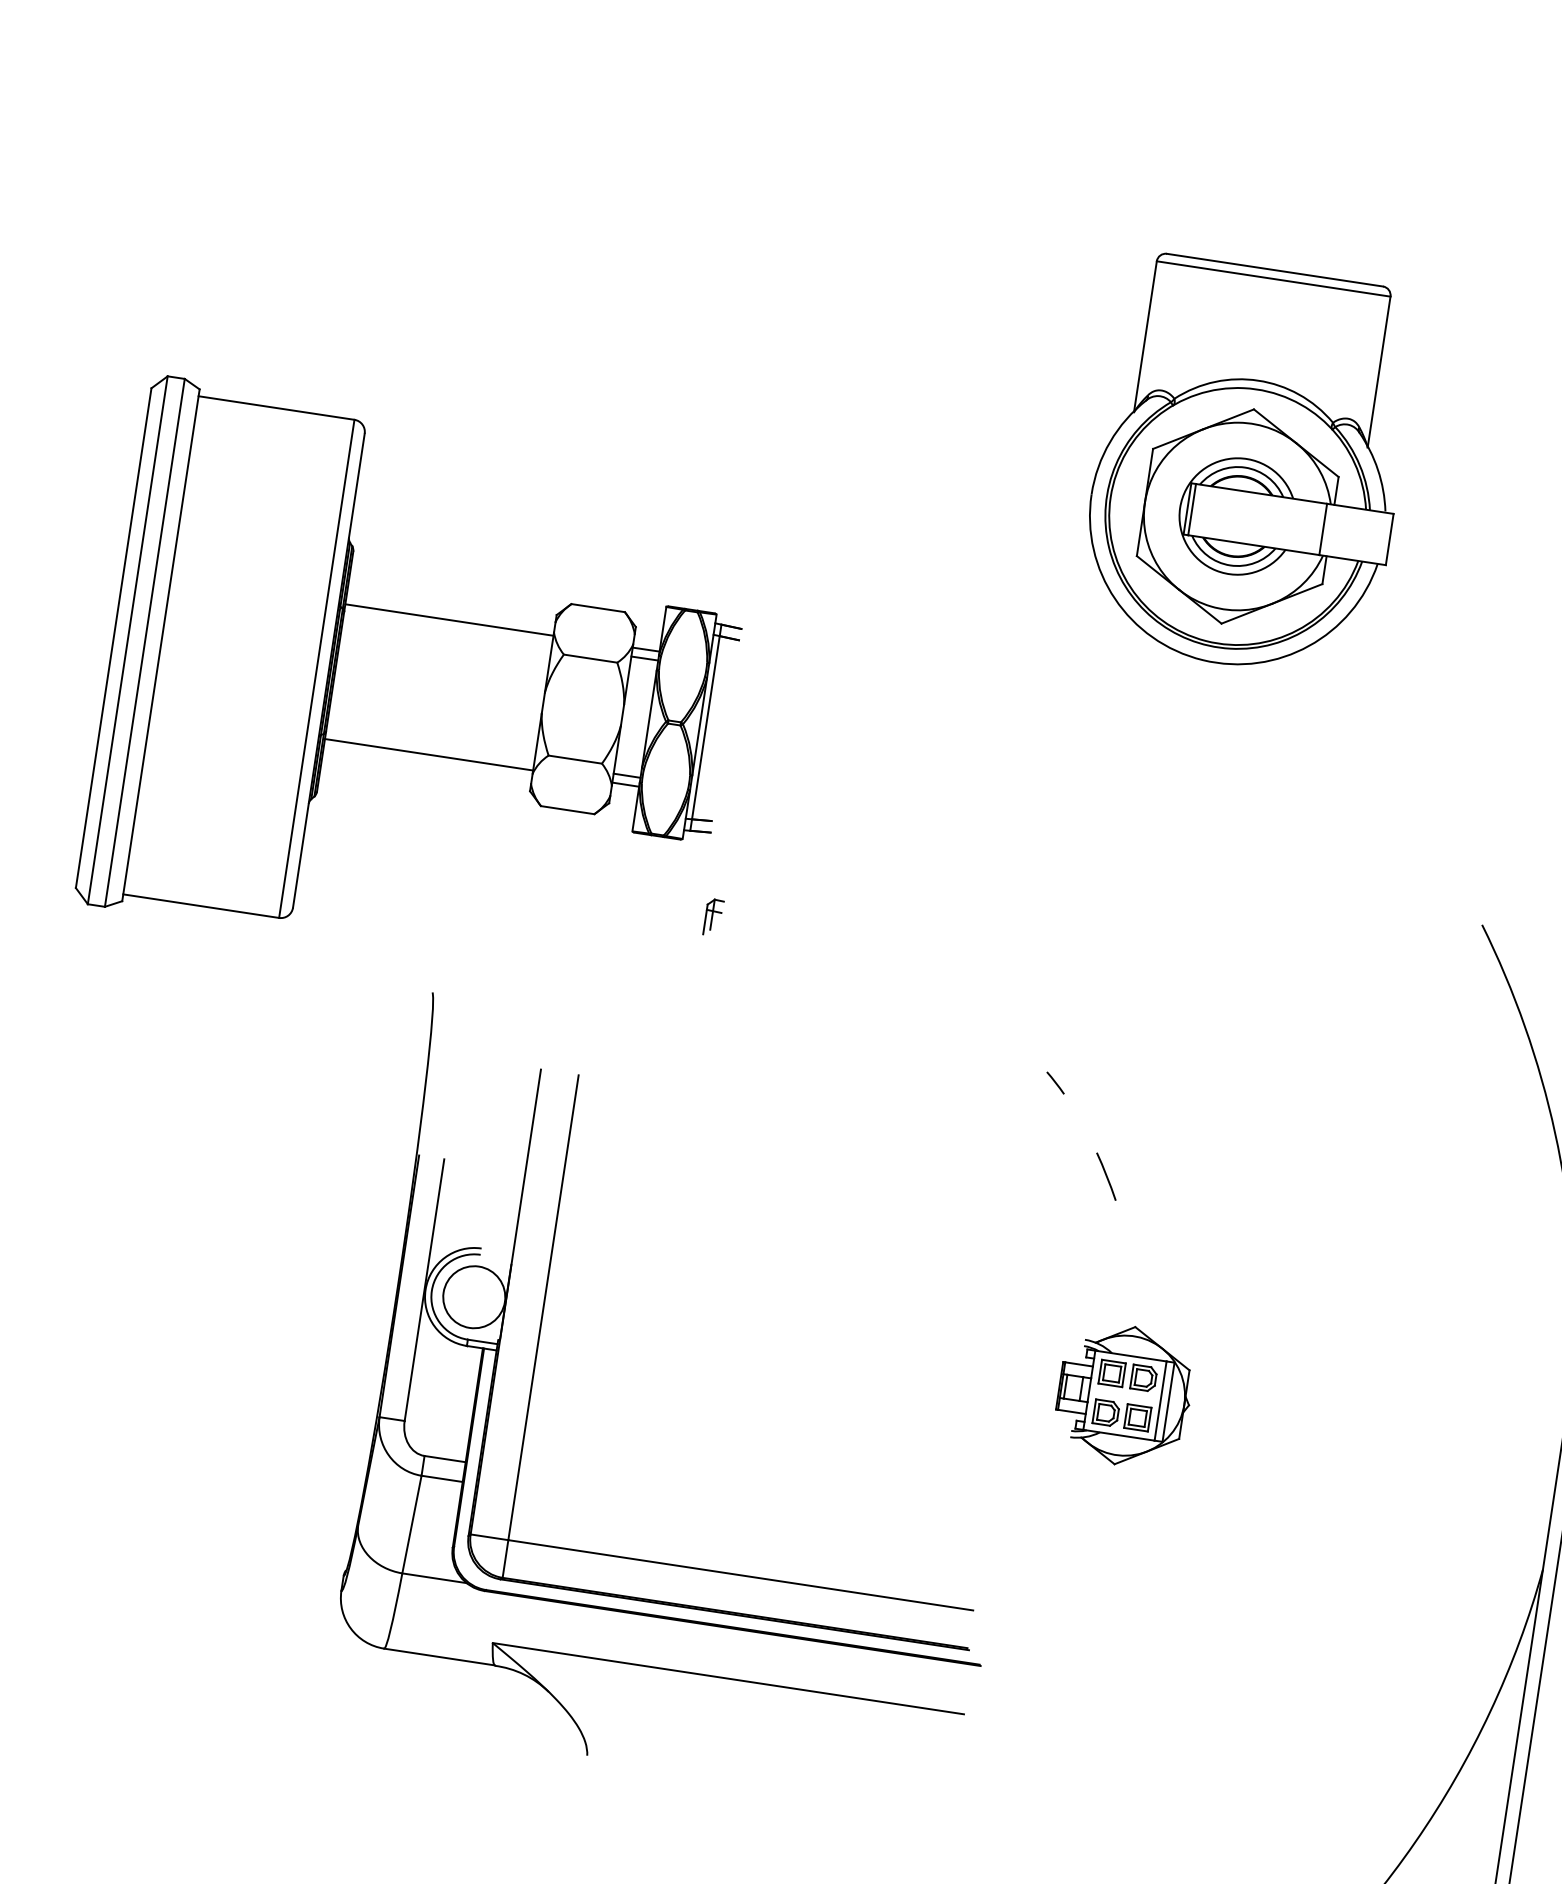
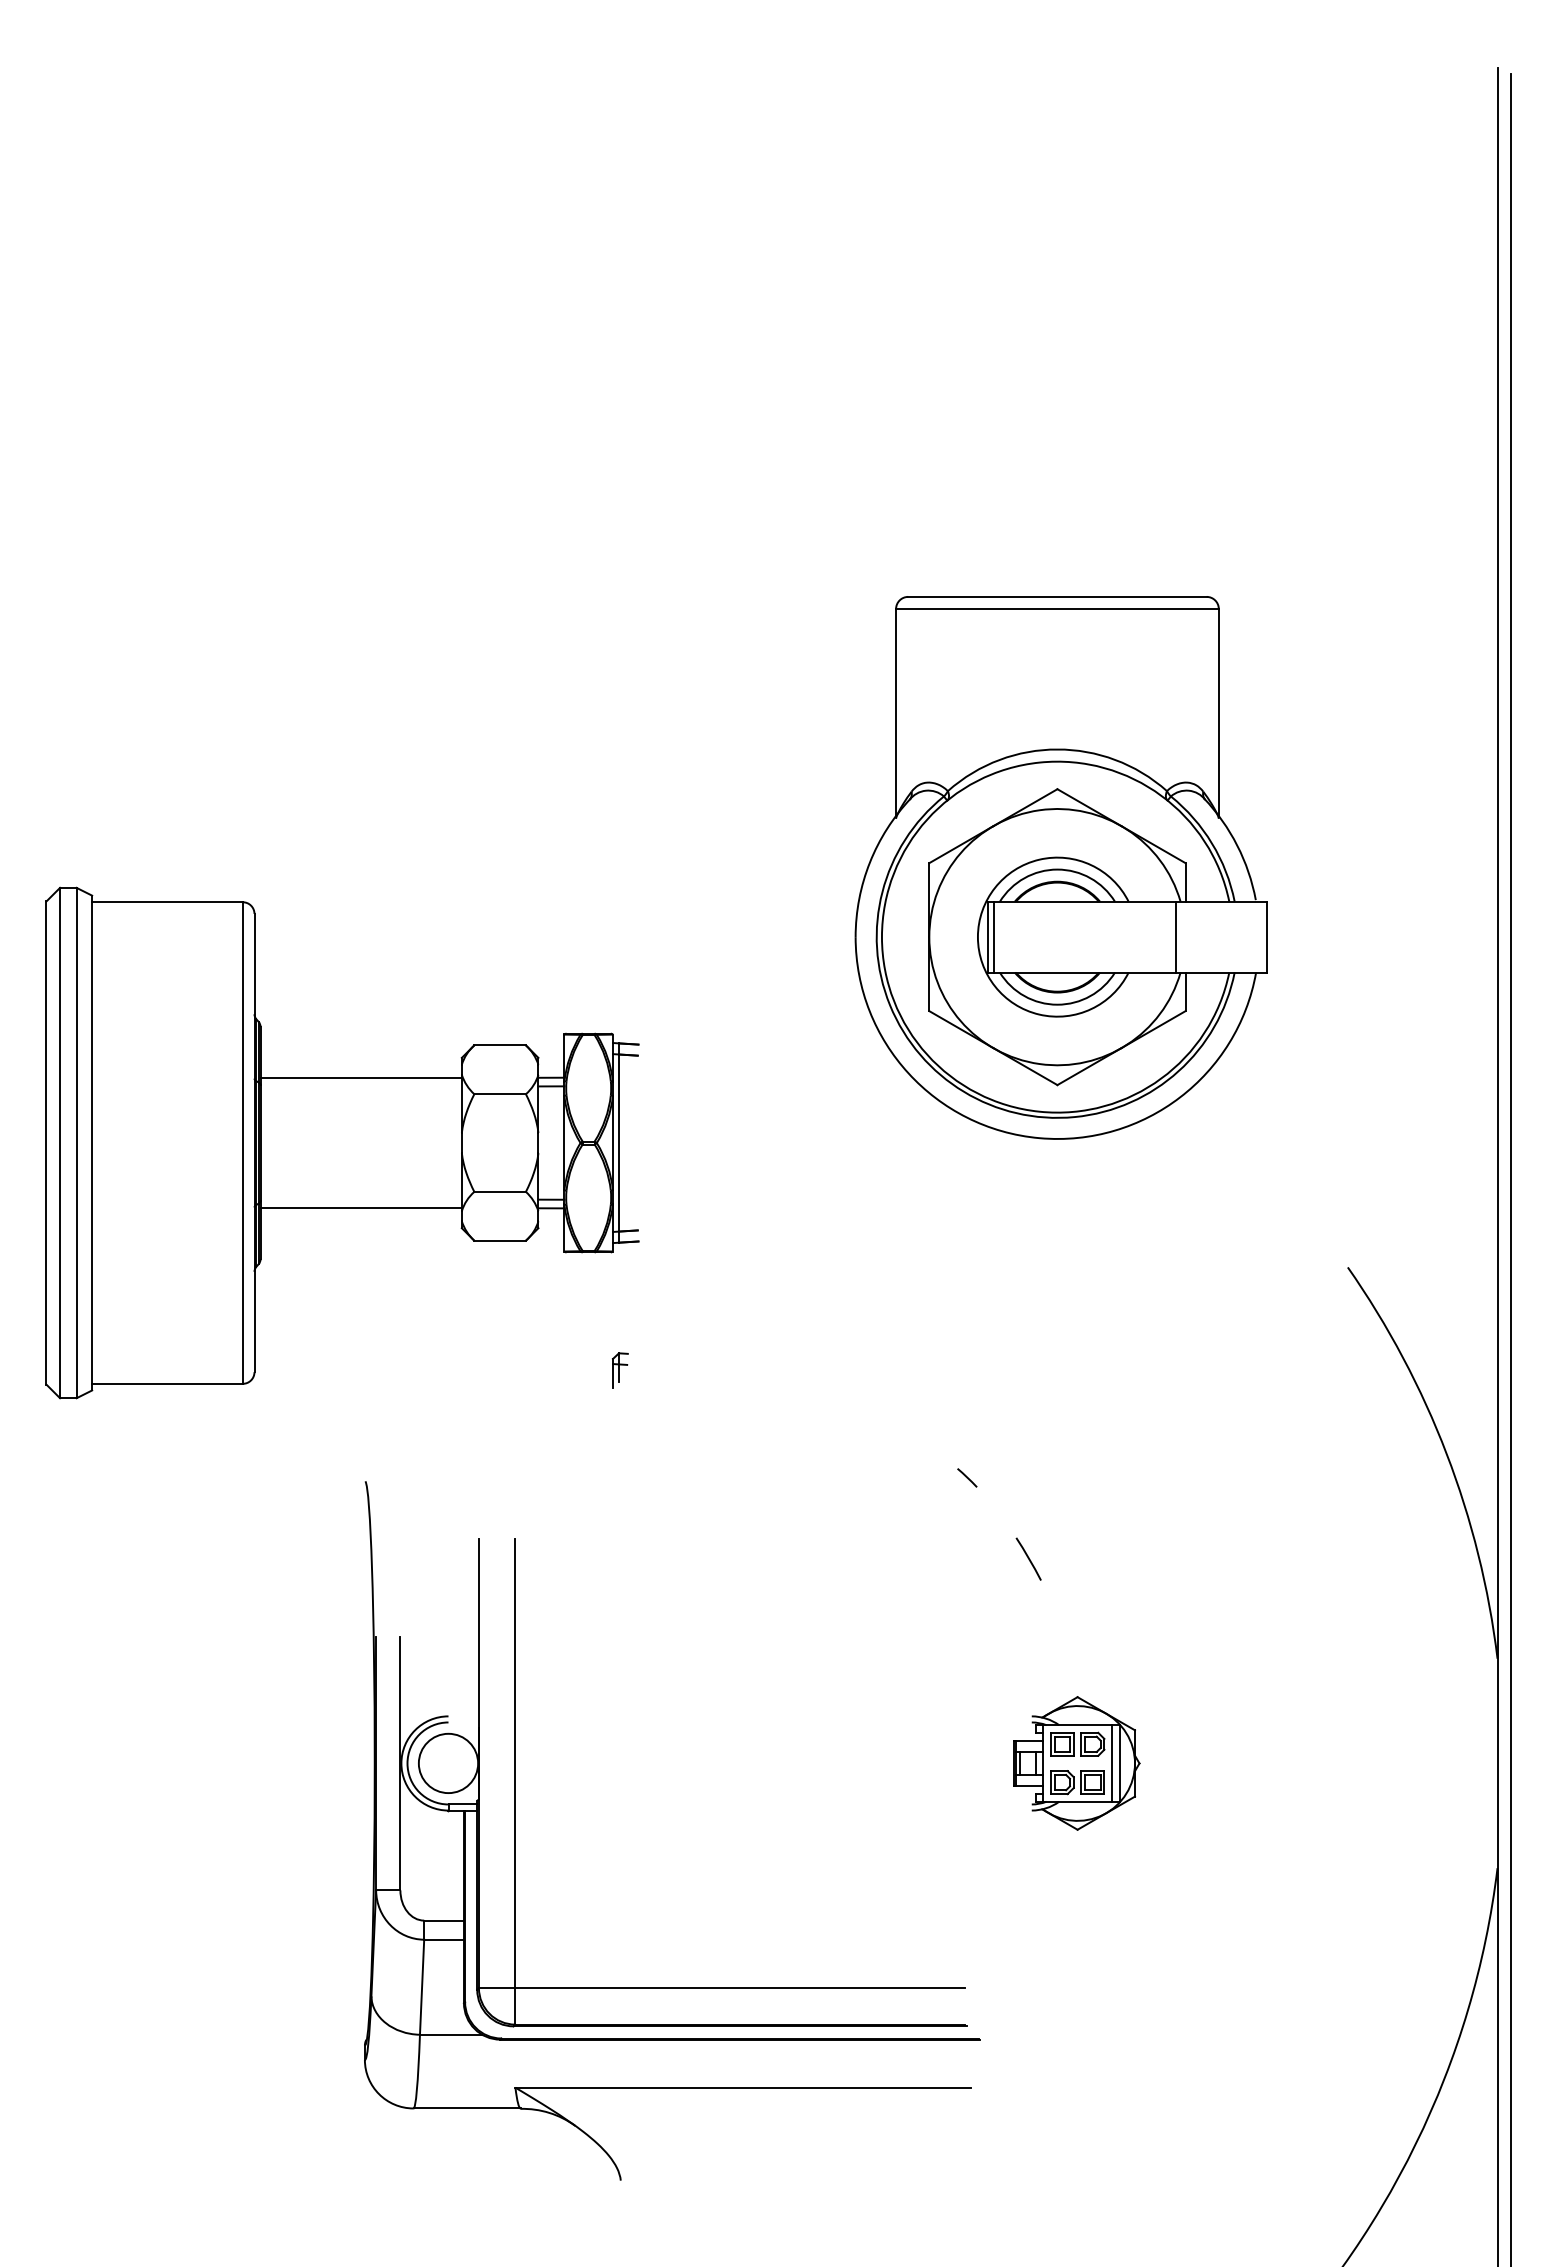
part: (1247, 466) -> (1060, 867), size x1.43
part: (419, 683) -> (342, 1142), moved

